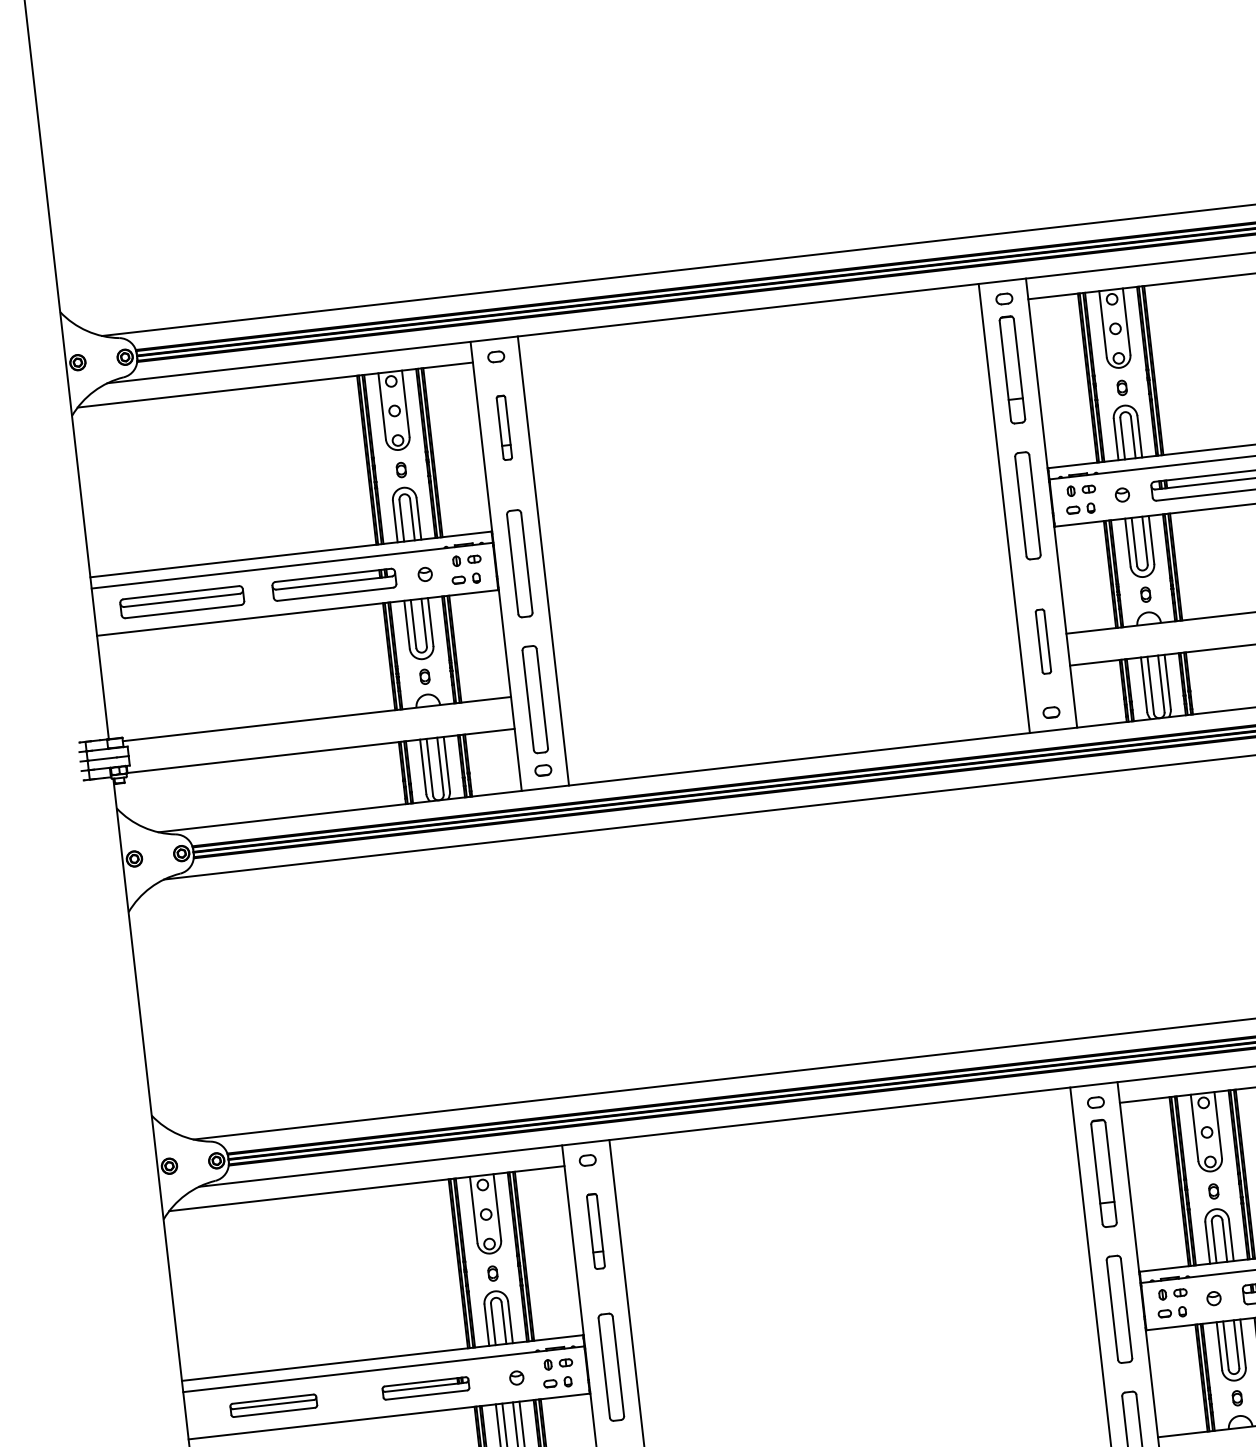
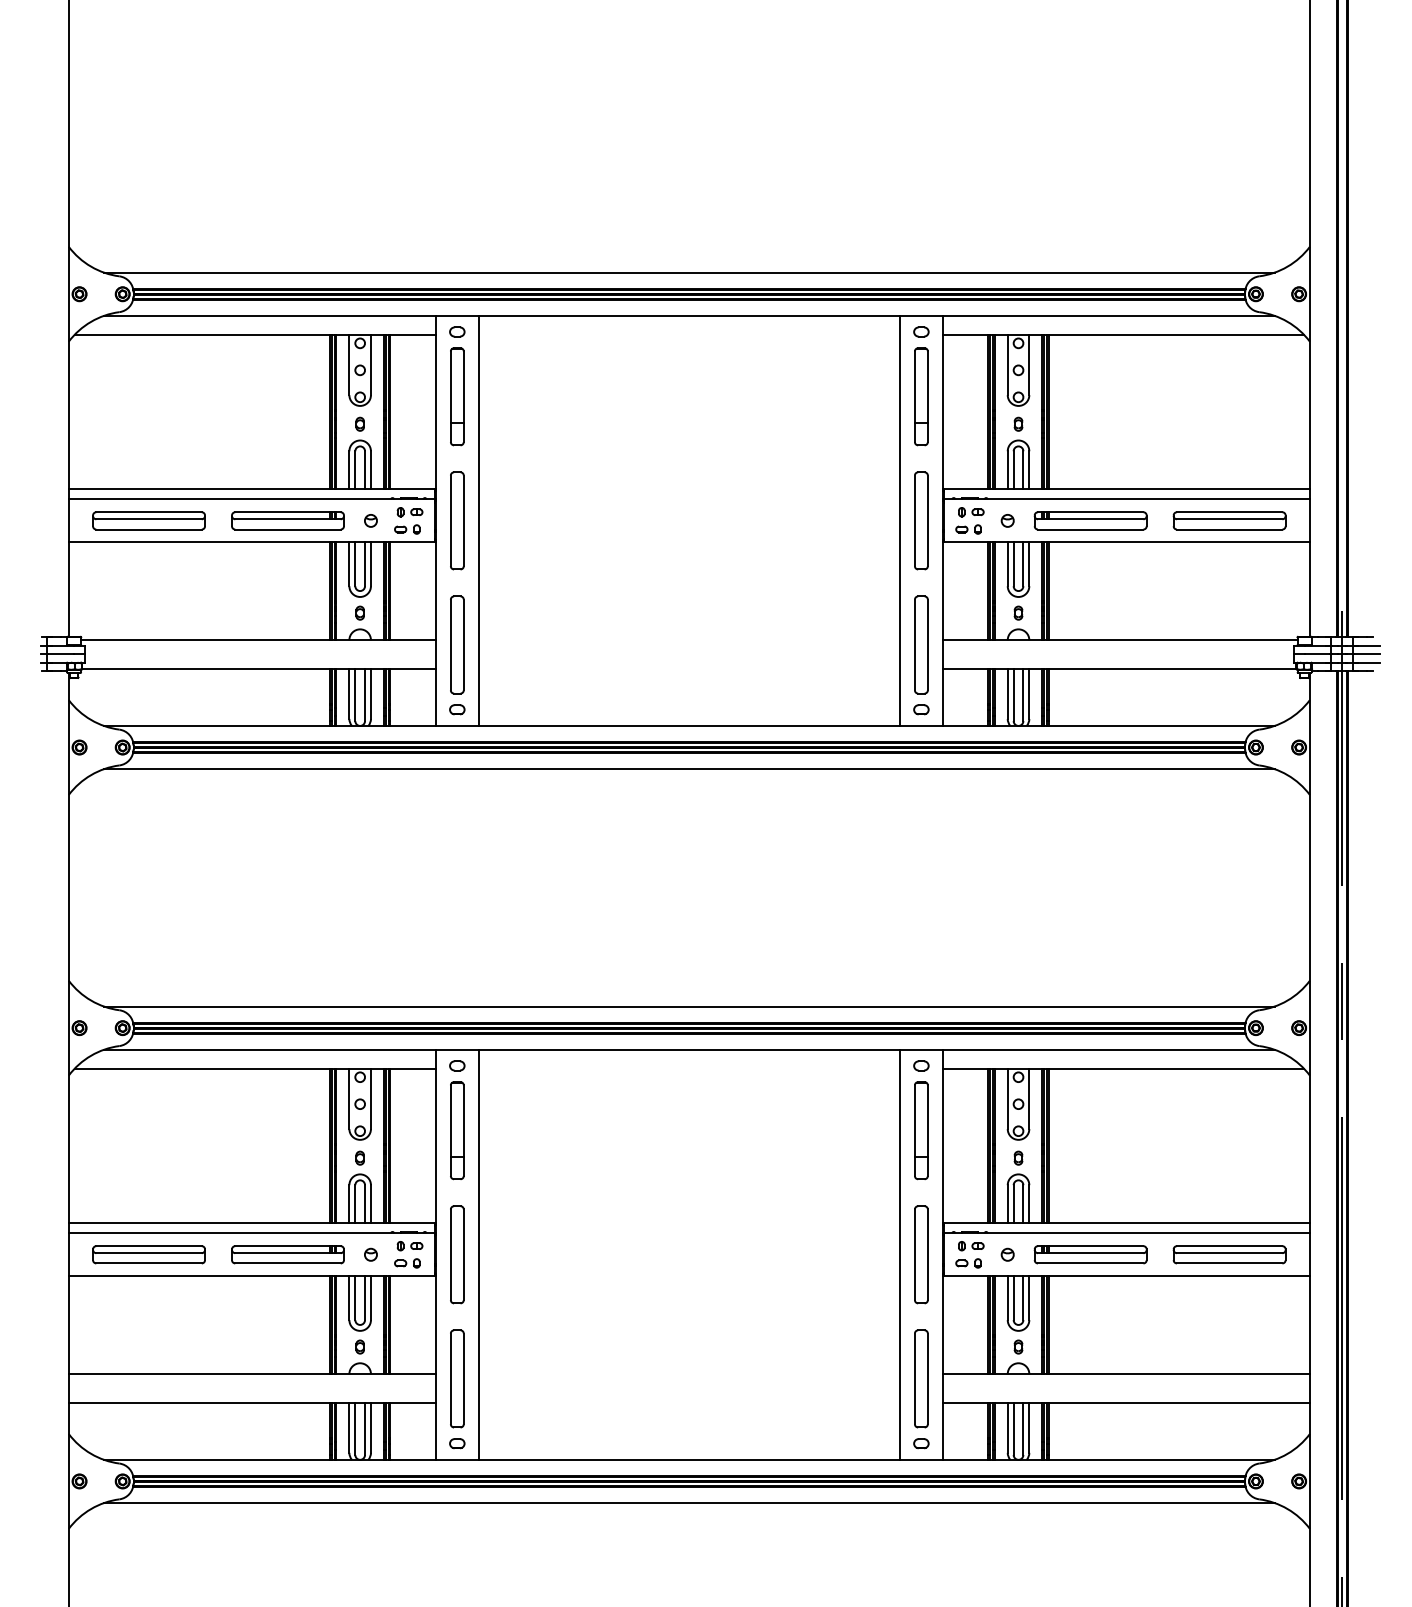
part: (504, 427) -> (457, 396), size x1.67
part: (1043, 641) -> (921, 644), size x1.67
part: (596, 1231) -> (457, 1130), size x1.43
part: (425, 1388) -> (287, 1254), size x1.43
part: (273, 1405) -> (148, 1254), size x1.43

